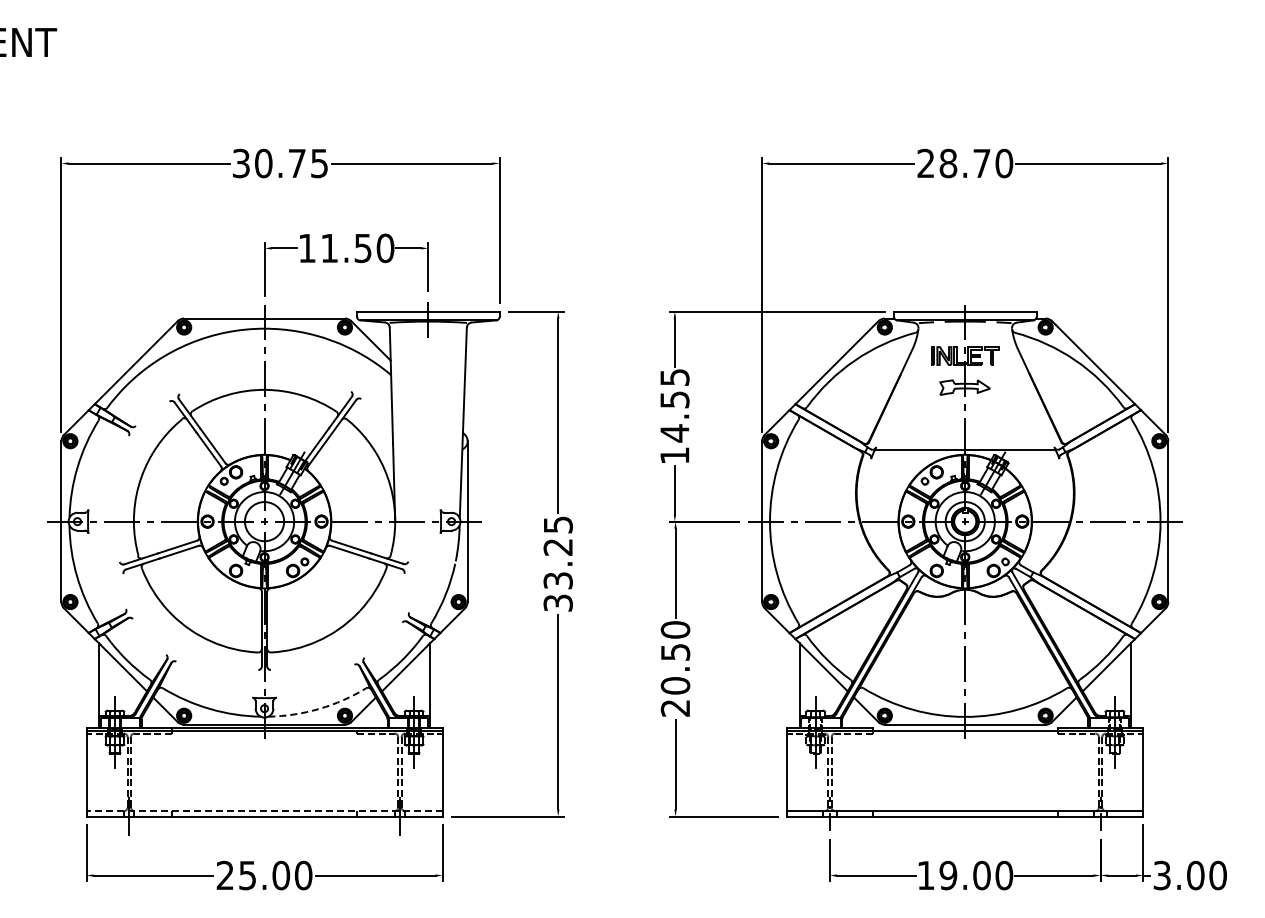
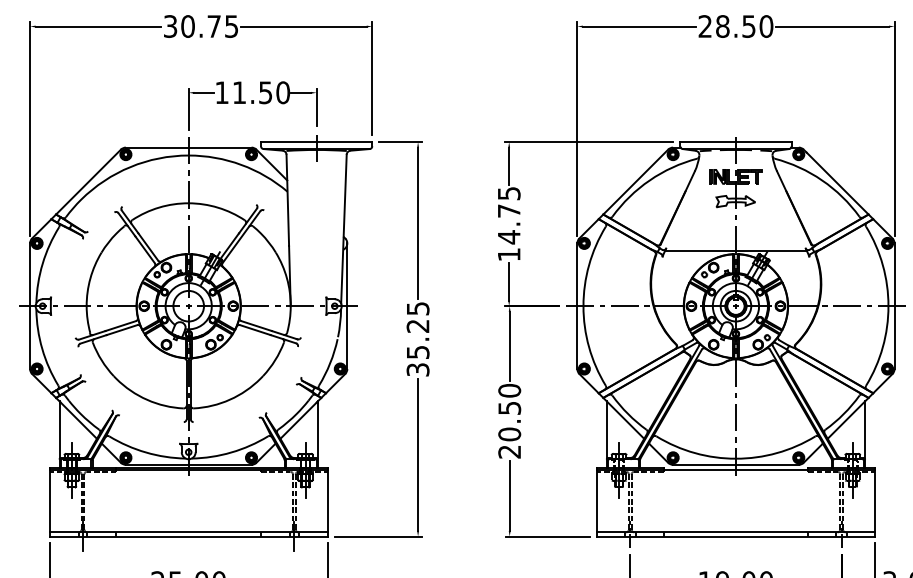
text: (981, 163) -> (748, 26), 28.70 -> 28.50
text: (674, 399) -> (508, 210), 14.55 -> 14.75
text: (557, 580) -> (417, 352), 33.25 -> 35.25
line: (319, 708) -> (231, 452), dashed -> solid
line: (264, 811) -> (188, 532), dashed -> solid

